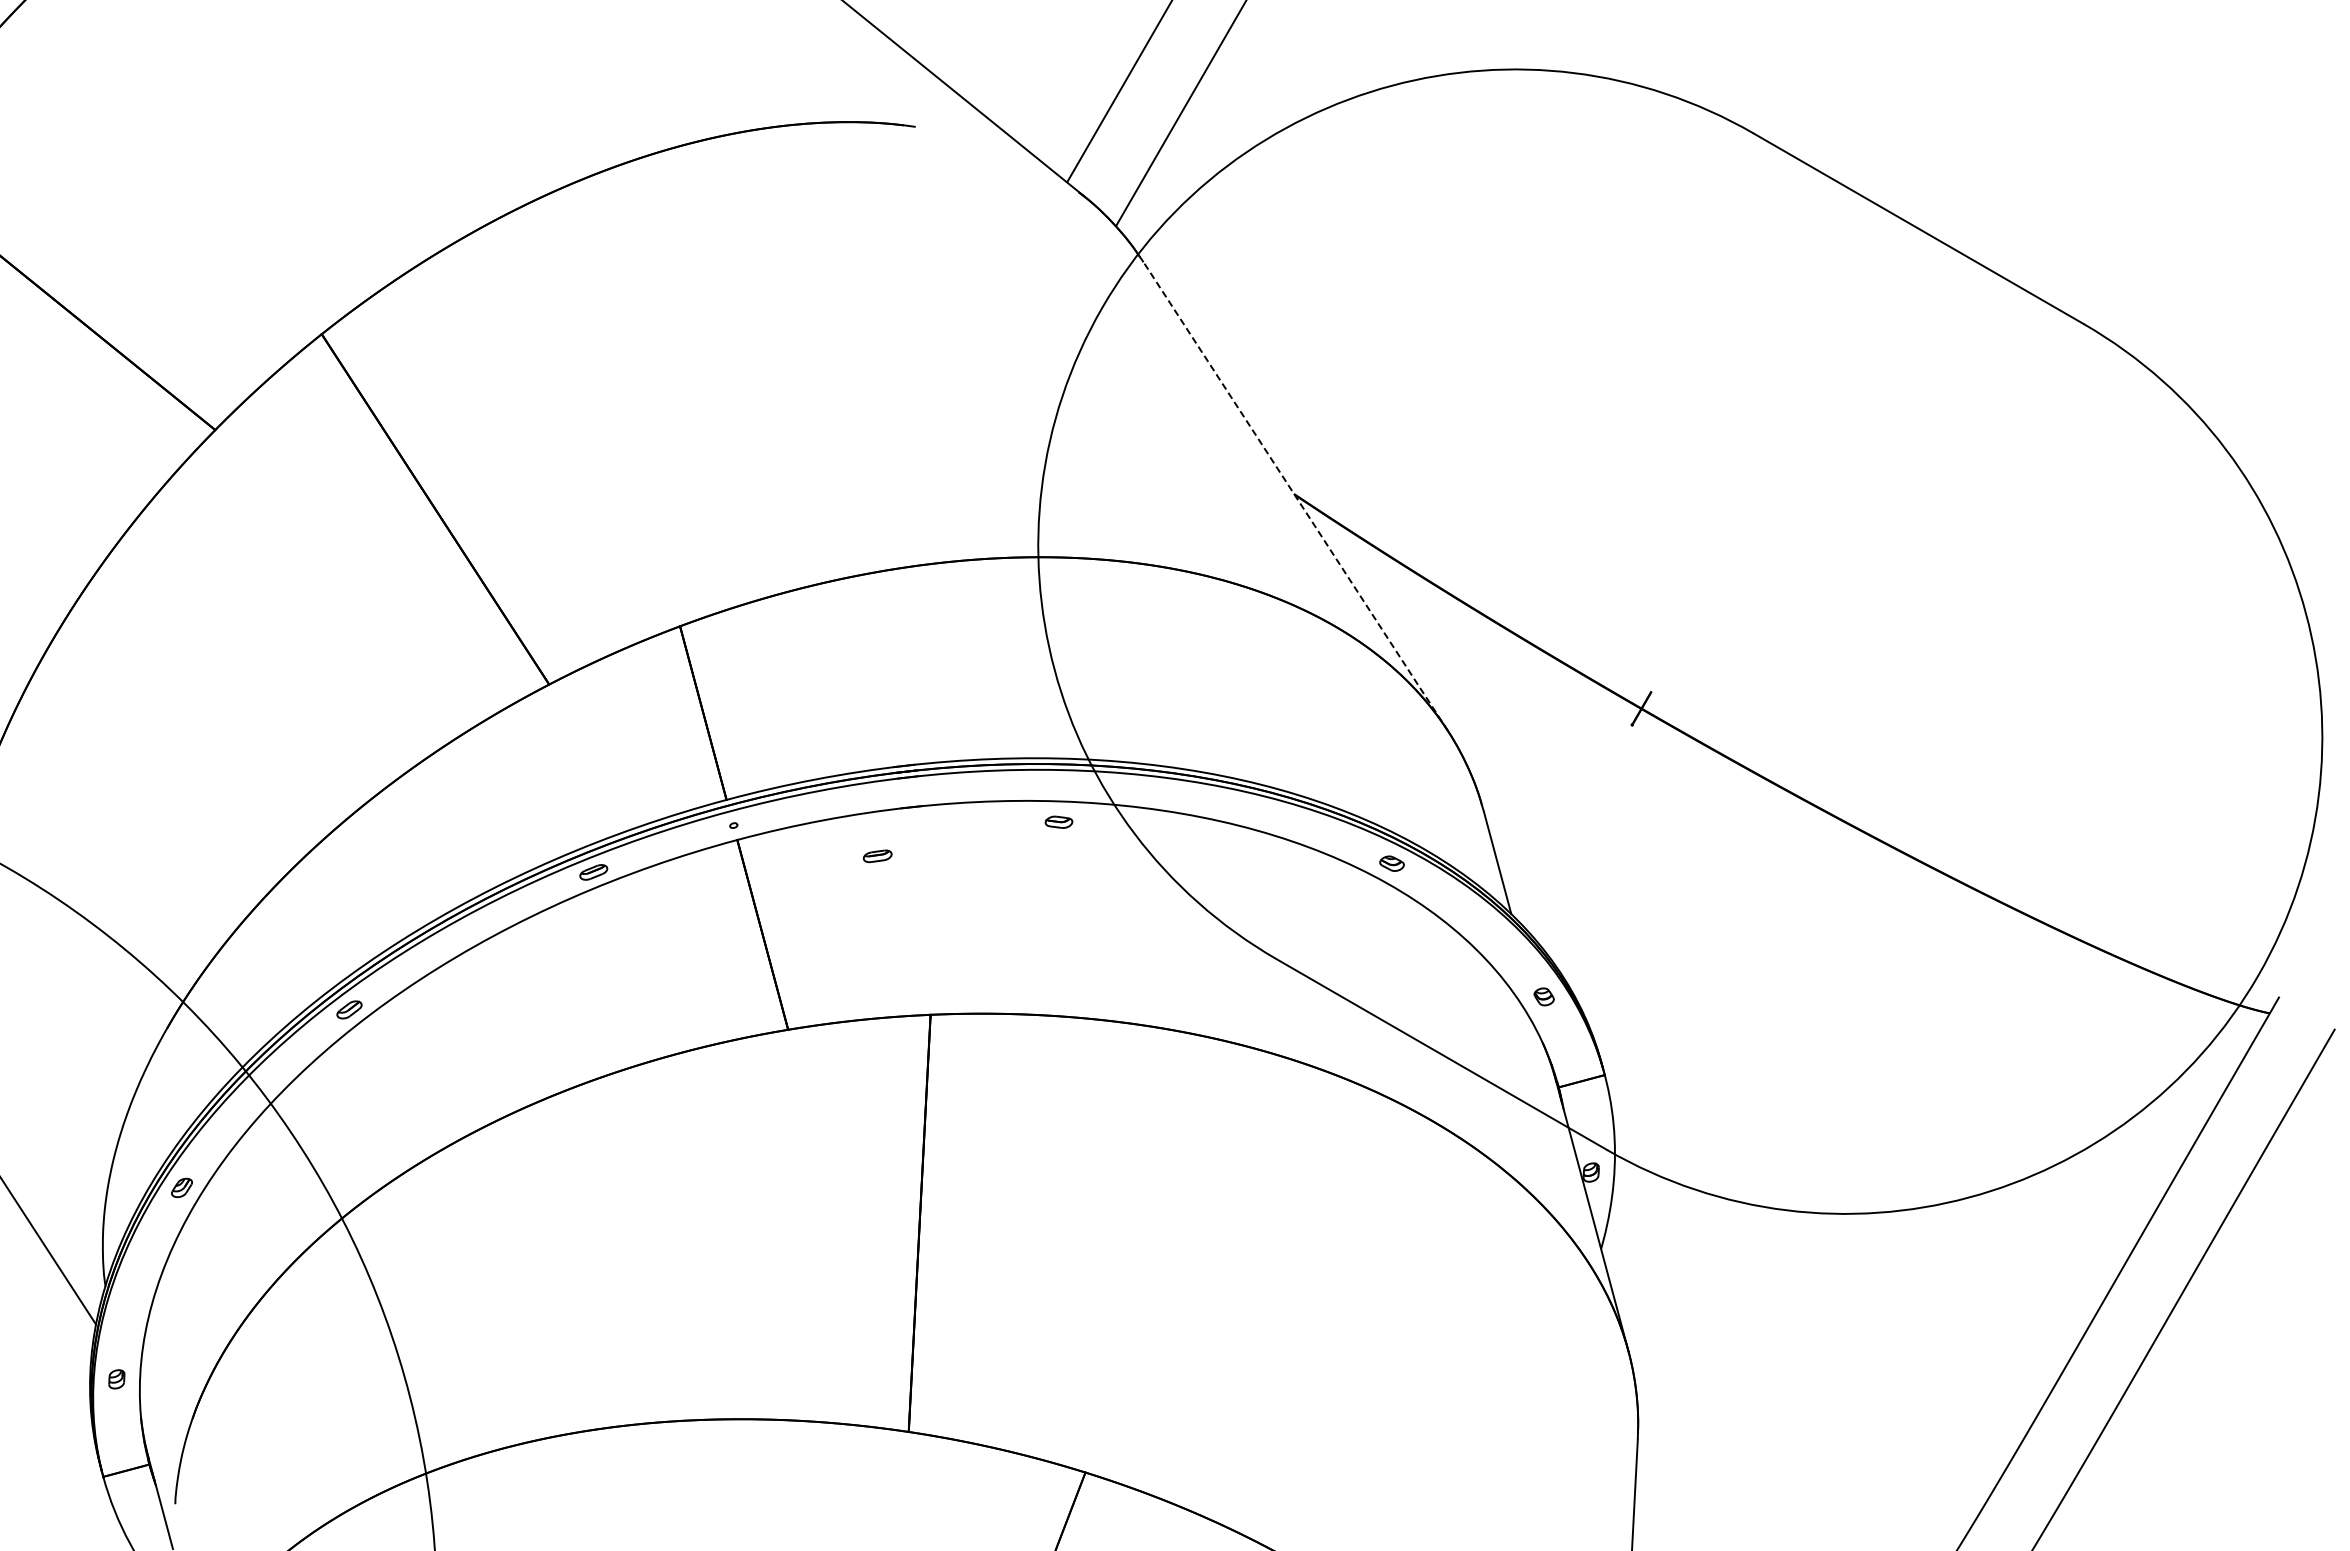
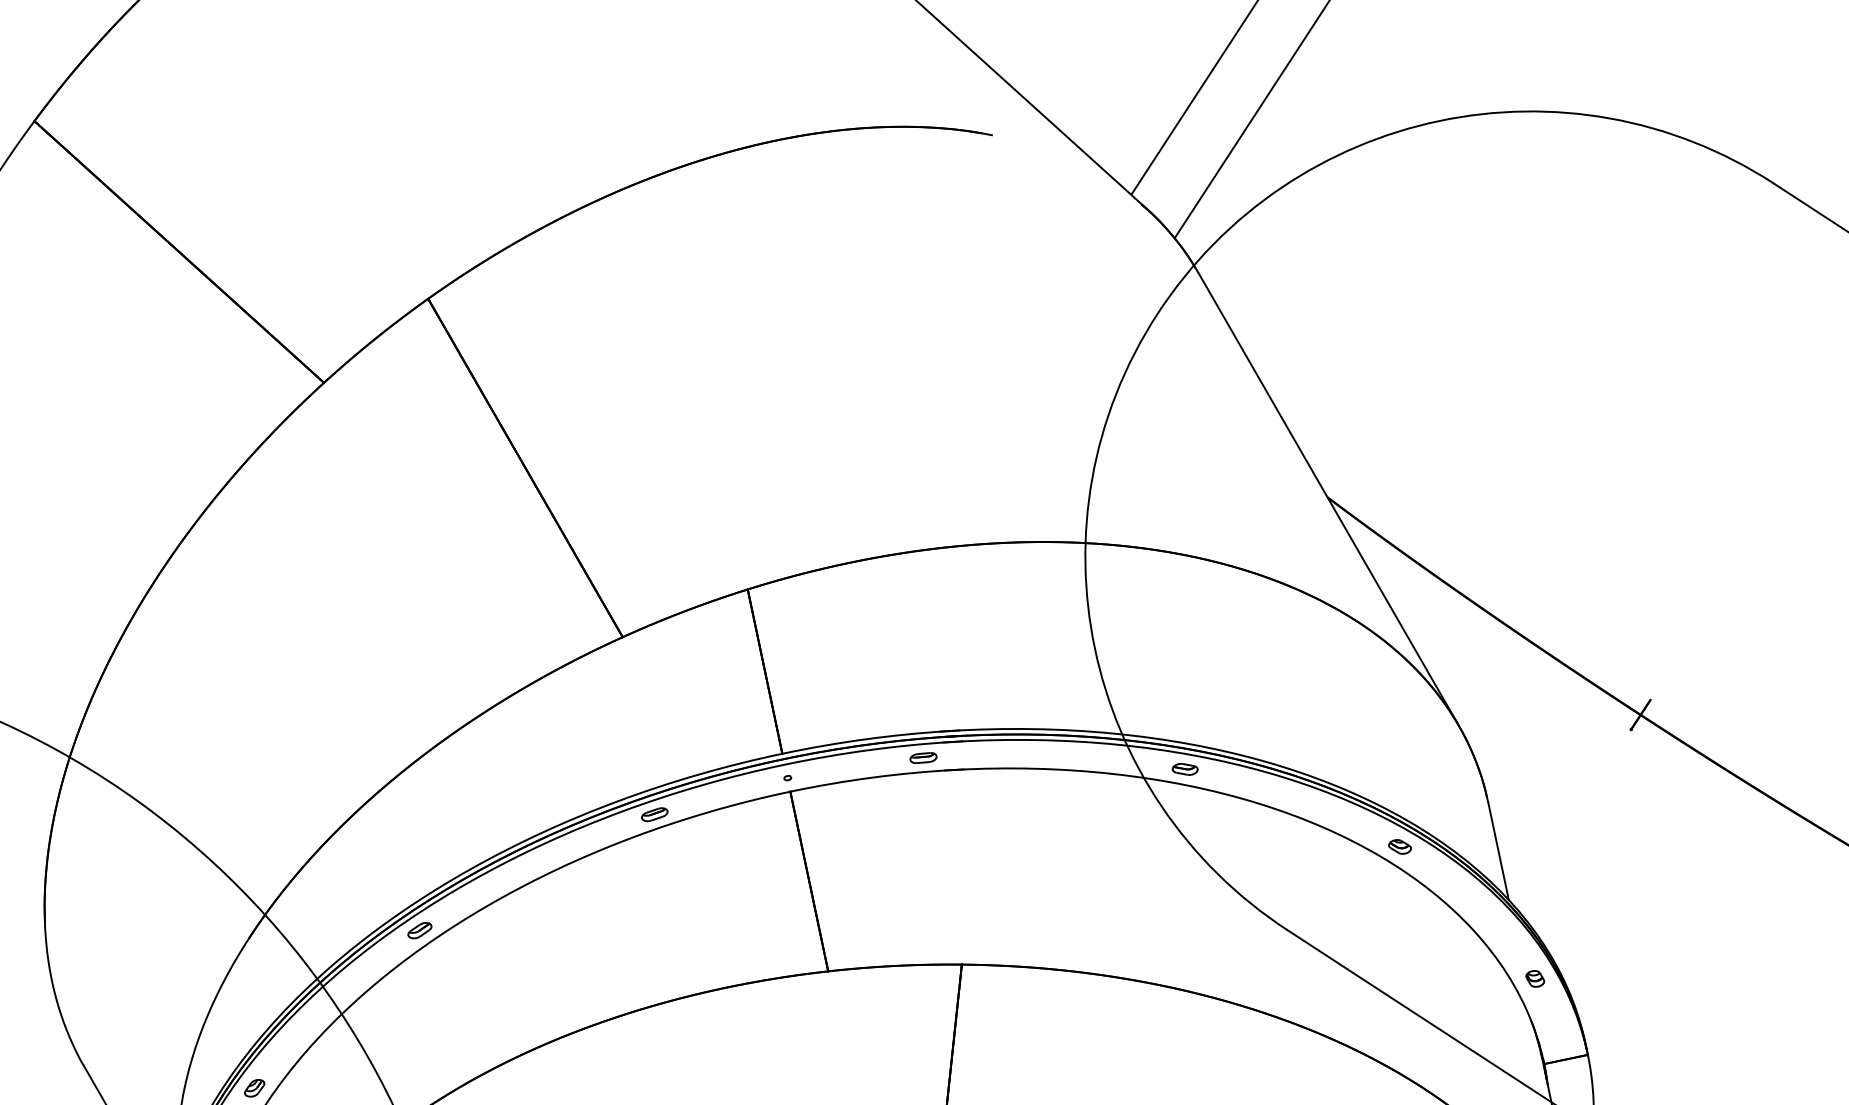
line: (1295, 496) -> (1328, 499), dashed -> solid
part: (1058, 821) -> (1184, 768), moved
part: (877, 856) -> (923, 758), moved

